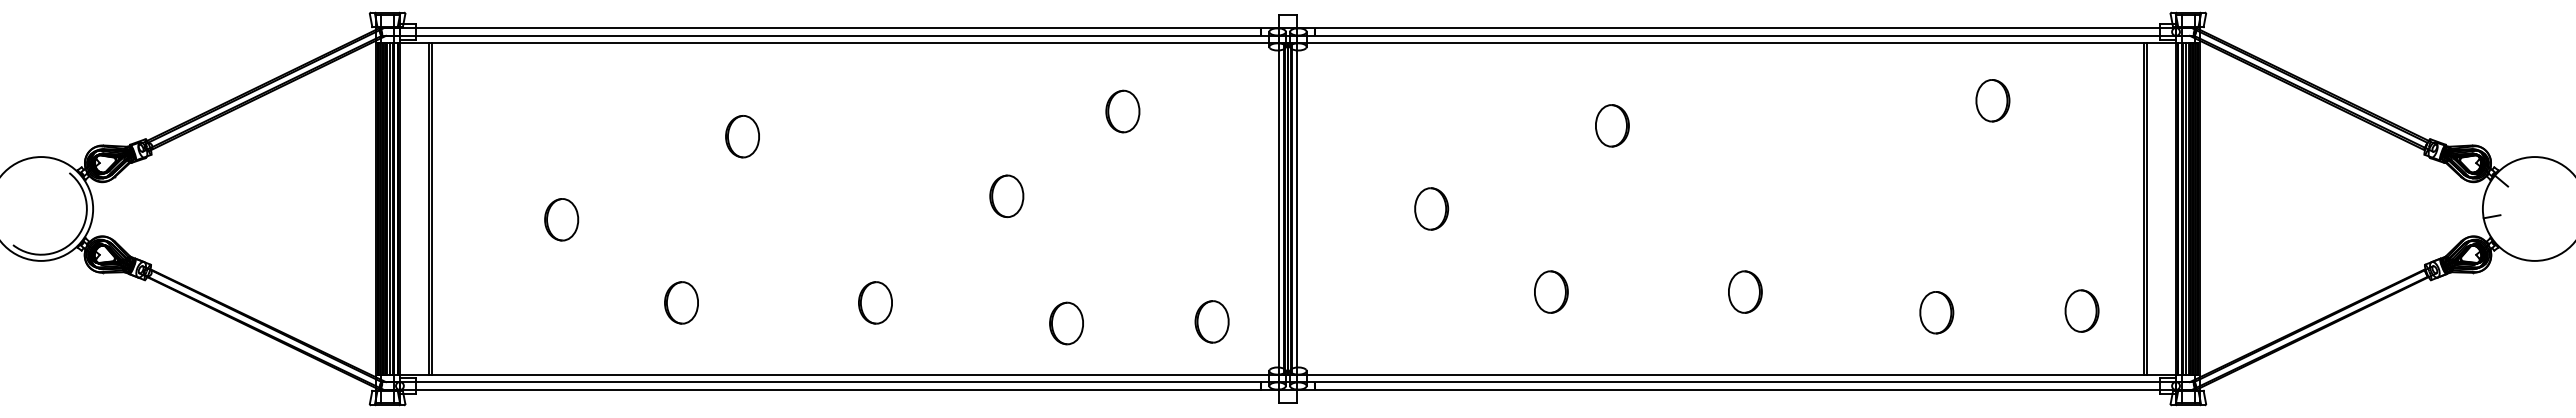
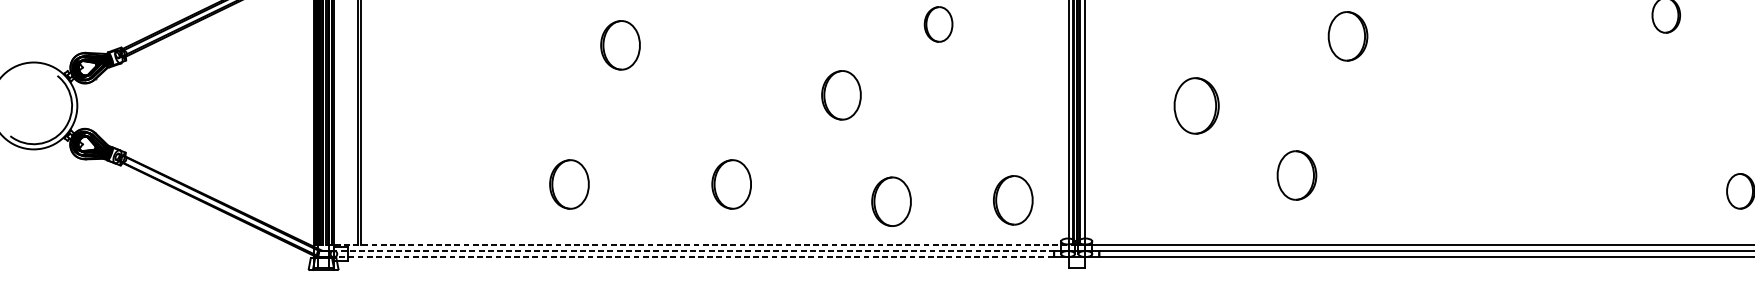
part: (1612, 125) -> (1348, 36), size x1.4
part: (742, 136) -> (620, 45), size x1.4
part: (1006, 196) -> (841, 95), size x1.4
part: (1431, 208) -> (1196, 105), size x1.6
part: (561, 219) -> (469, 114), removed
part: (1551, 291) -> (1297, 174), size x1.4
part: (1745, 291) -> (1459, 174), removed
part: (681, 302) -> (569, 184), size x1.4
part: (875, 302) -> (731, 184), size x1.4
part: (1936, 312) -> (1619, 192), removed
part: (1211, 321) -> (1012, 200), size x1.4
part: (1066, 323) -> (891, 201), size x1.4
line: (832, 375) -> (695, 245), solid -> dashed
line: (823, 382) -> (688, 251), solid -> dashed
line: (823, 389) -> (688, 256), solid -> dashed

